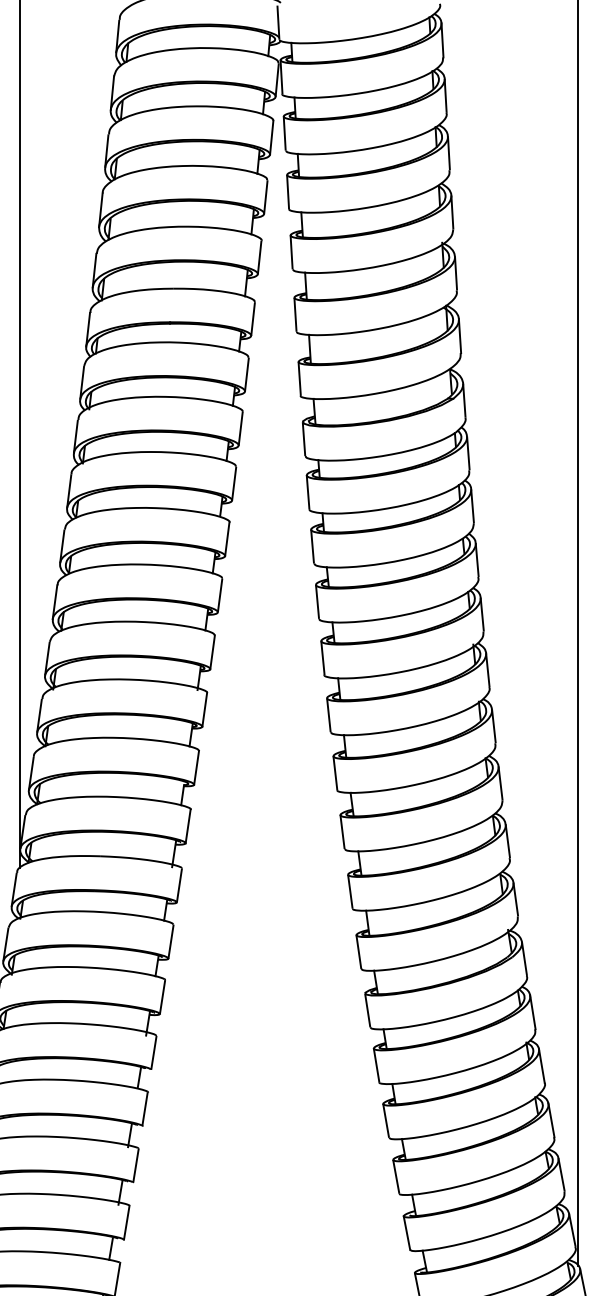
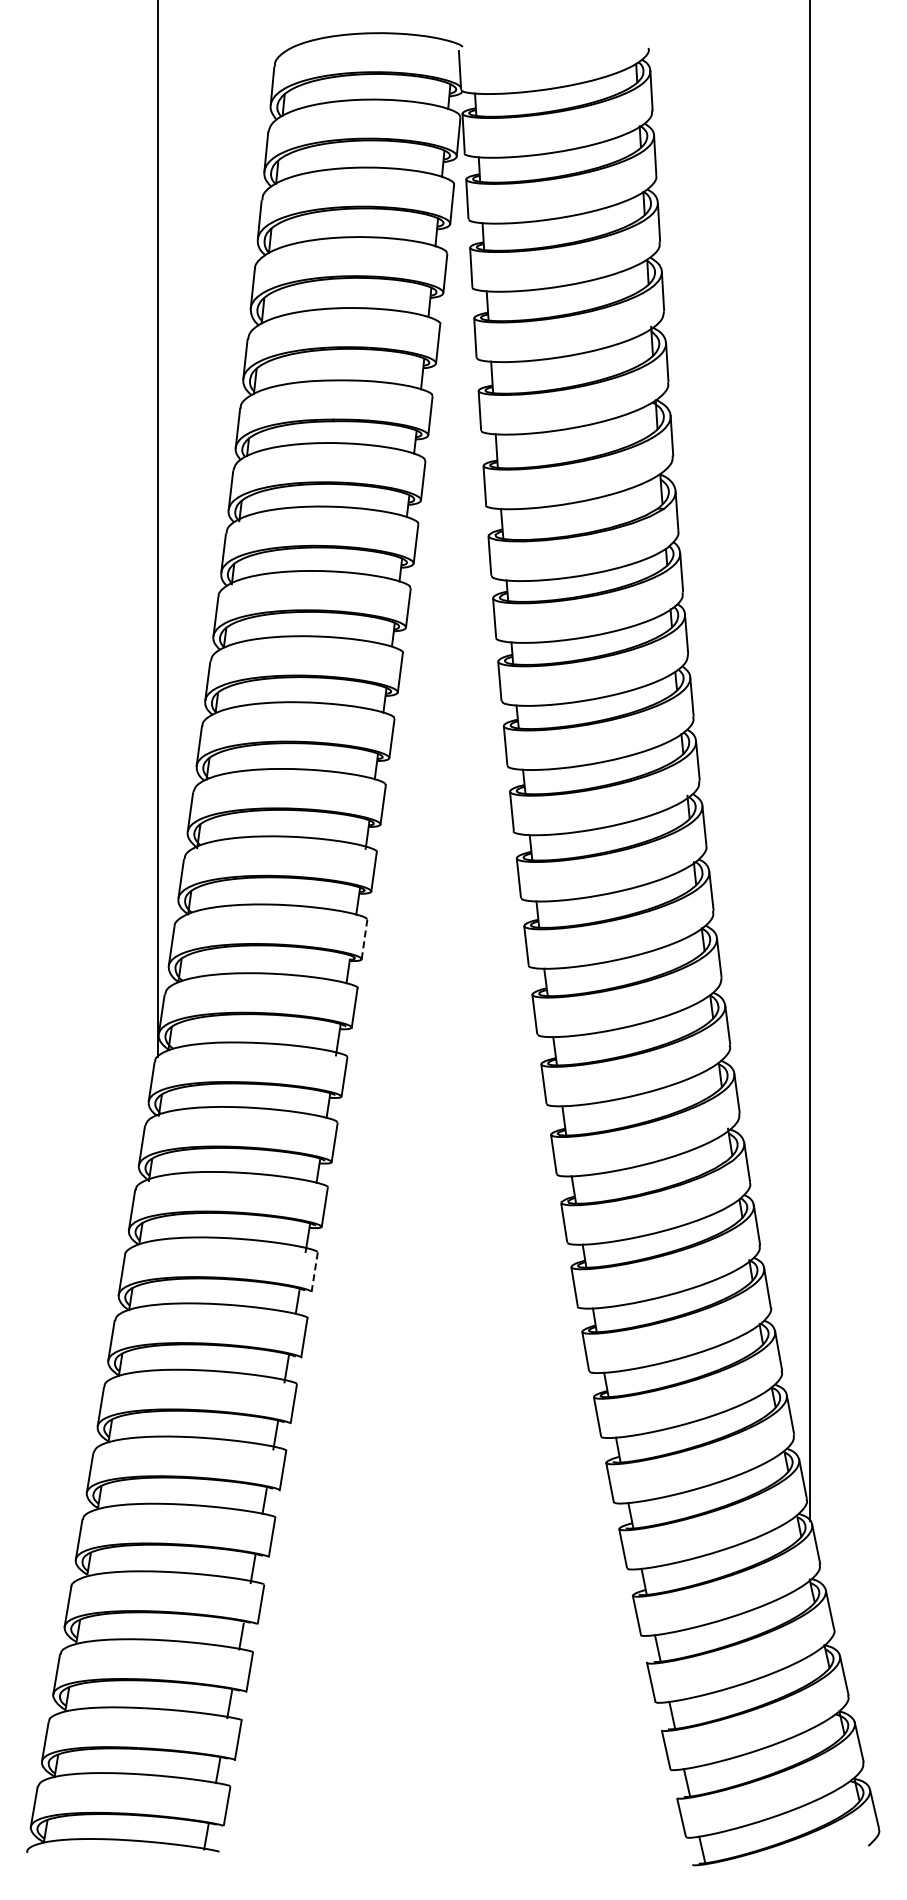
line: (196, 767) -> (364, 939), solid -> dashed
line: (153, 1053) -> (314, 1272), solid -> dashed

